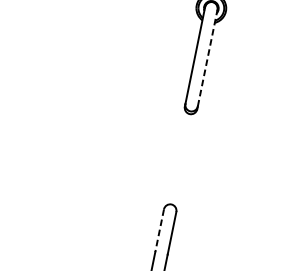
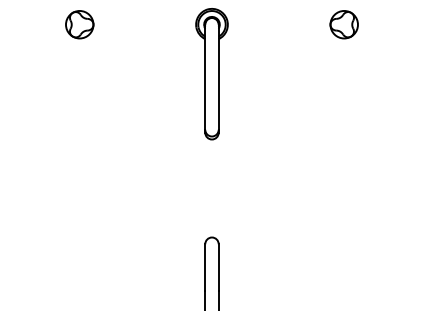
line: (207, 58) -> (218, 77), dashed -> solid
line: (159, 230) -> (205, 267), dashed -> solid

